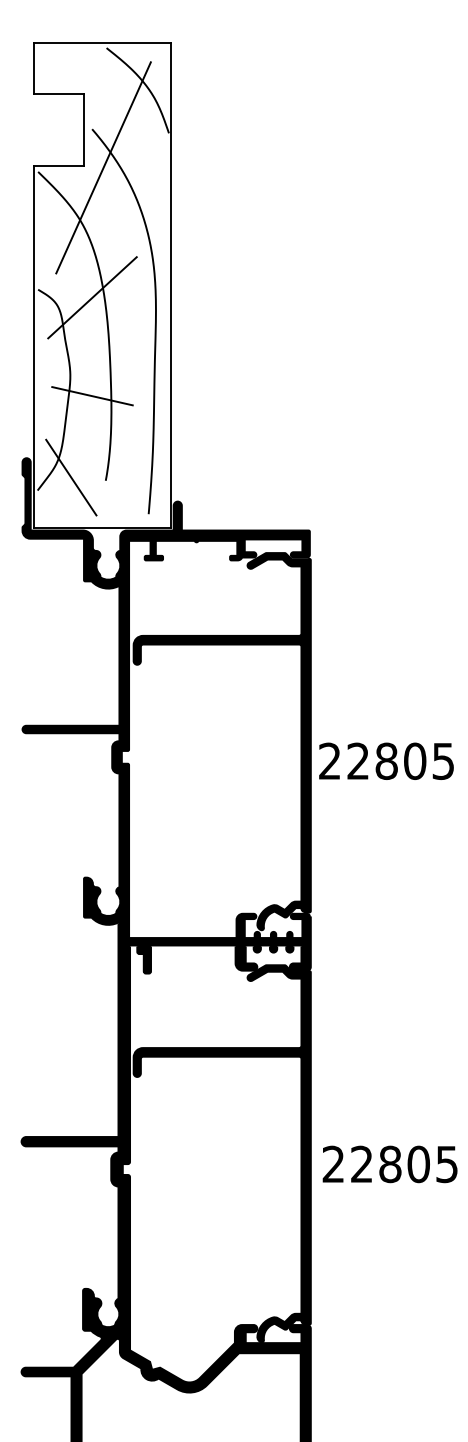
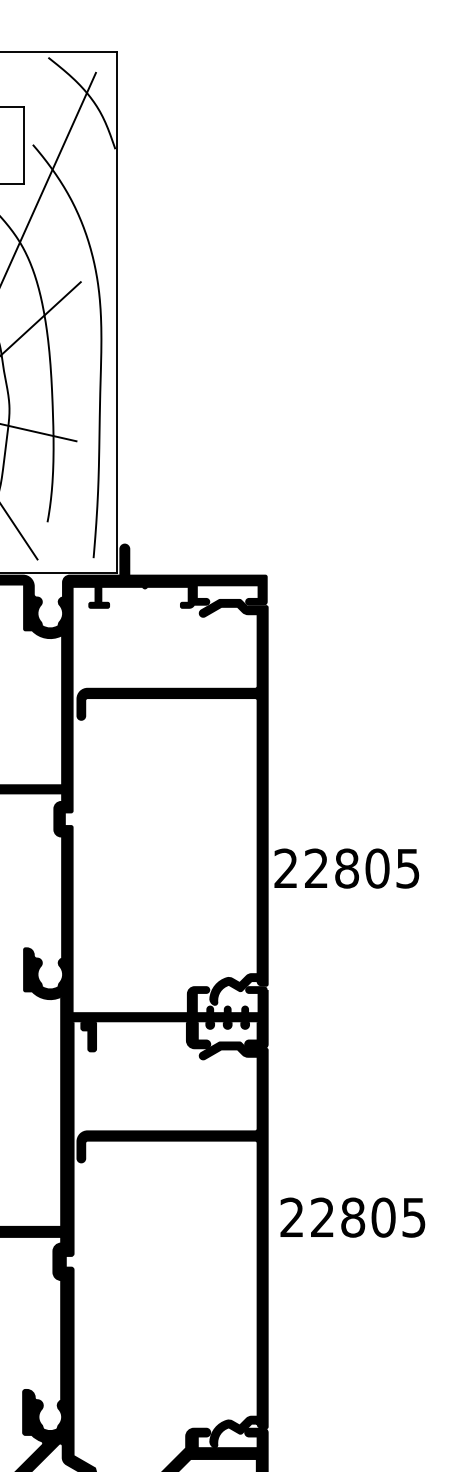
text: (386, 760) -> (346, 867), moved
text: (389, 1164) -> (352, 1217), moved

